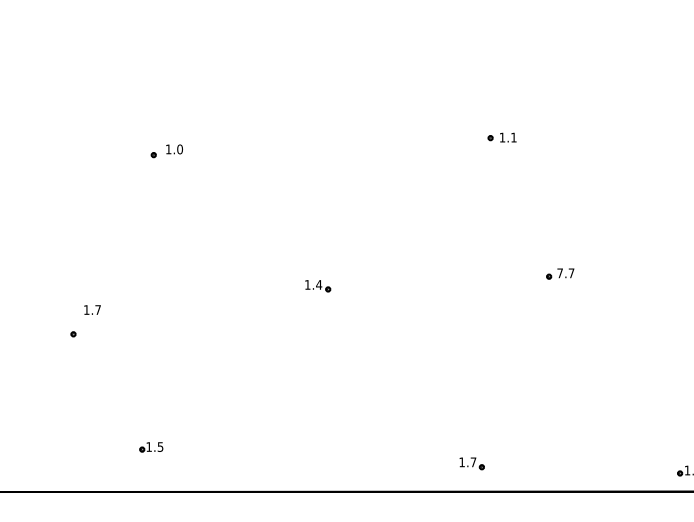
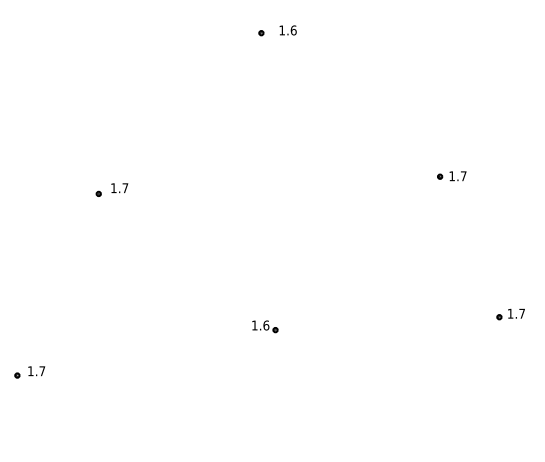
text: (513, 137) -> (463, 176), 1.1 -> 1.7
text: (180, 149) -> (125, 188), 1.0 -> 1.7
text: (559, 273) -> (509, 313), 7.7 -> 1.7
text: (318, 284) -> (265, 325), 1.4 -> 1.6
text: (92, 309) -> (36, 370), moved

